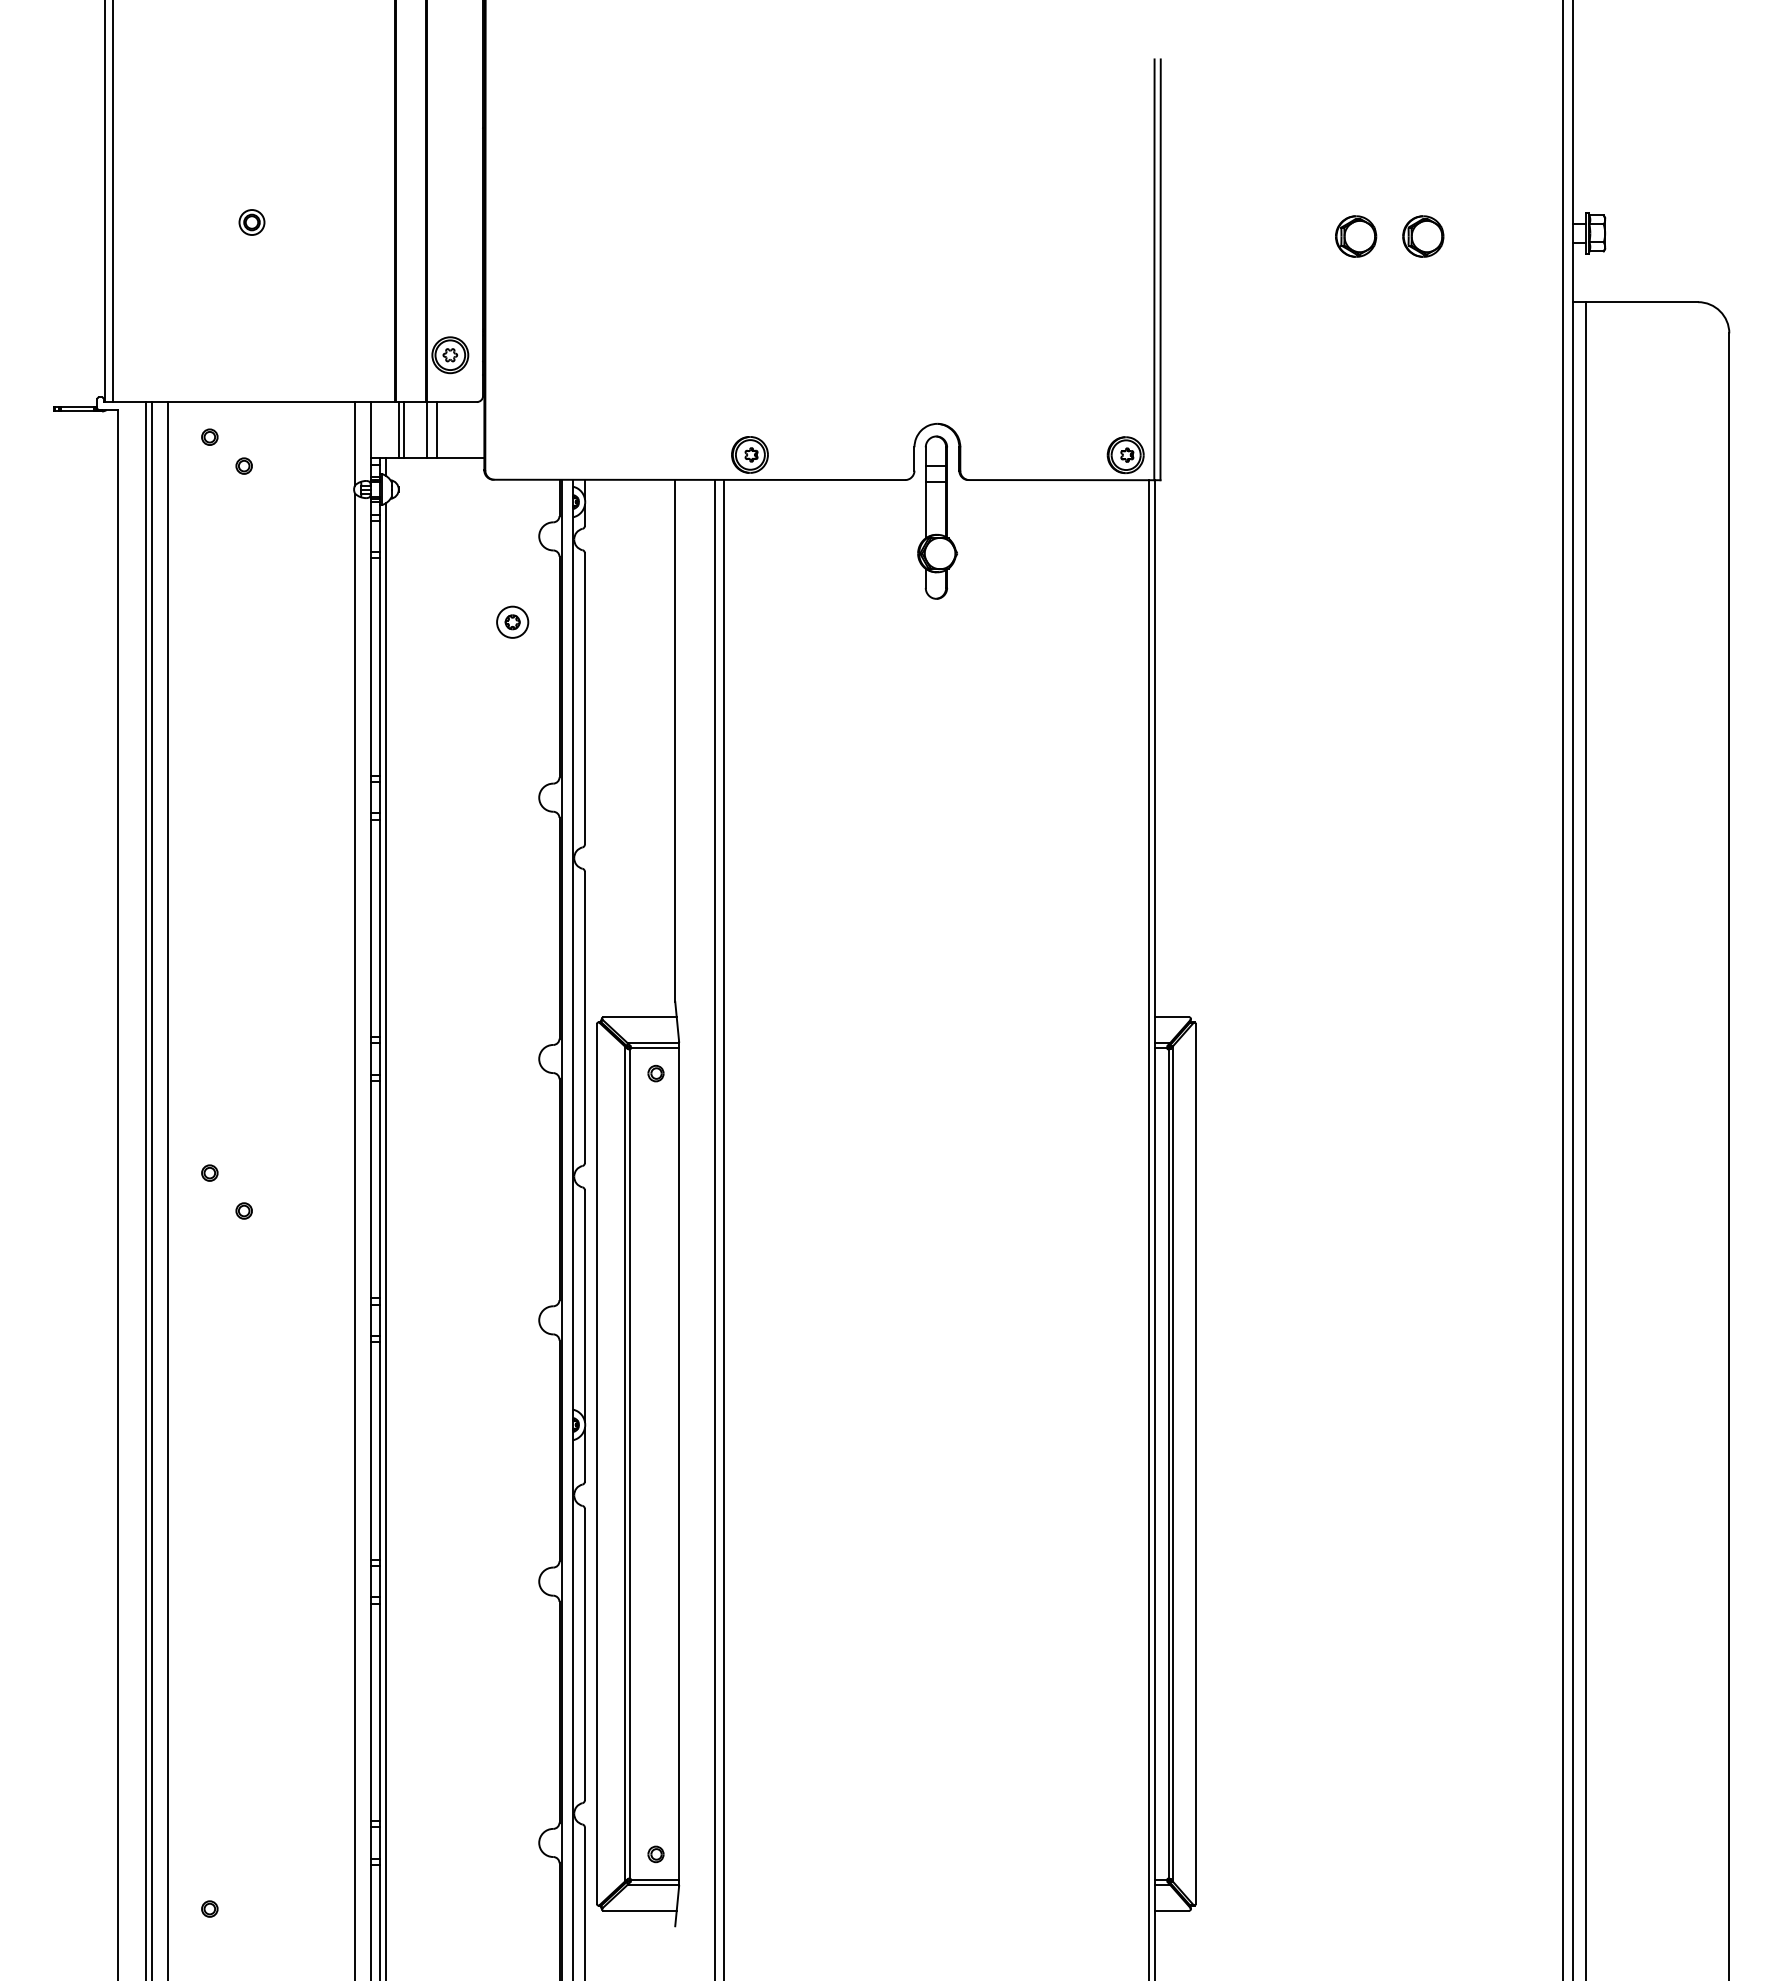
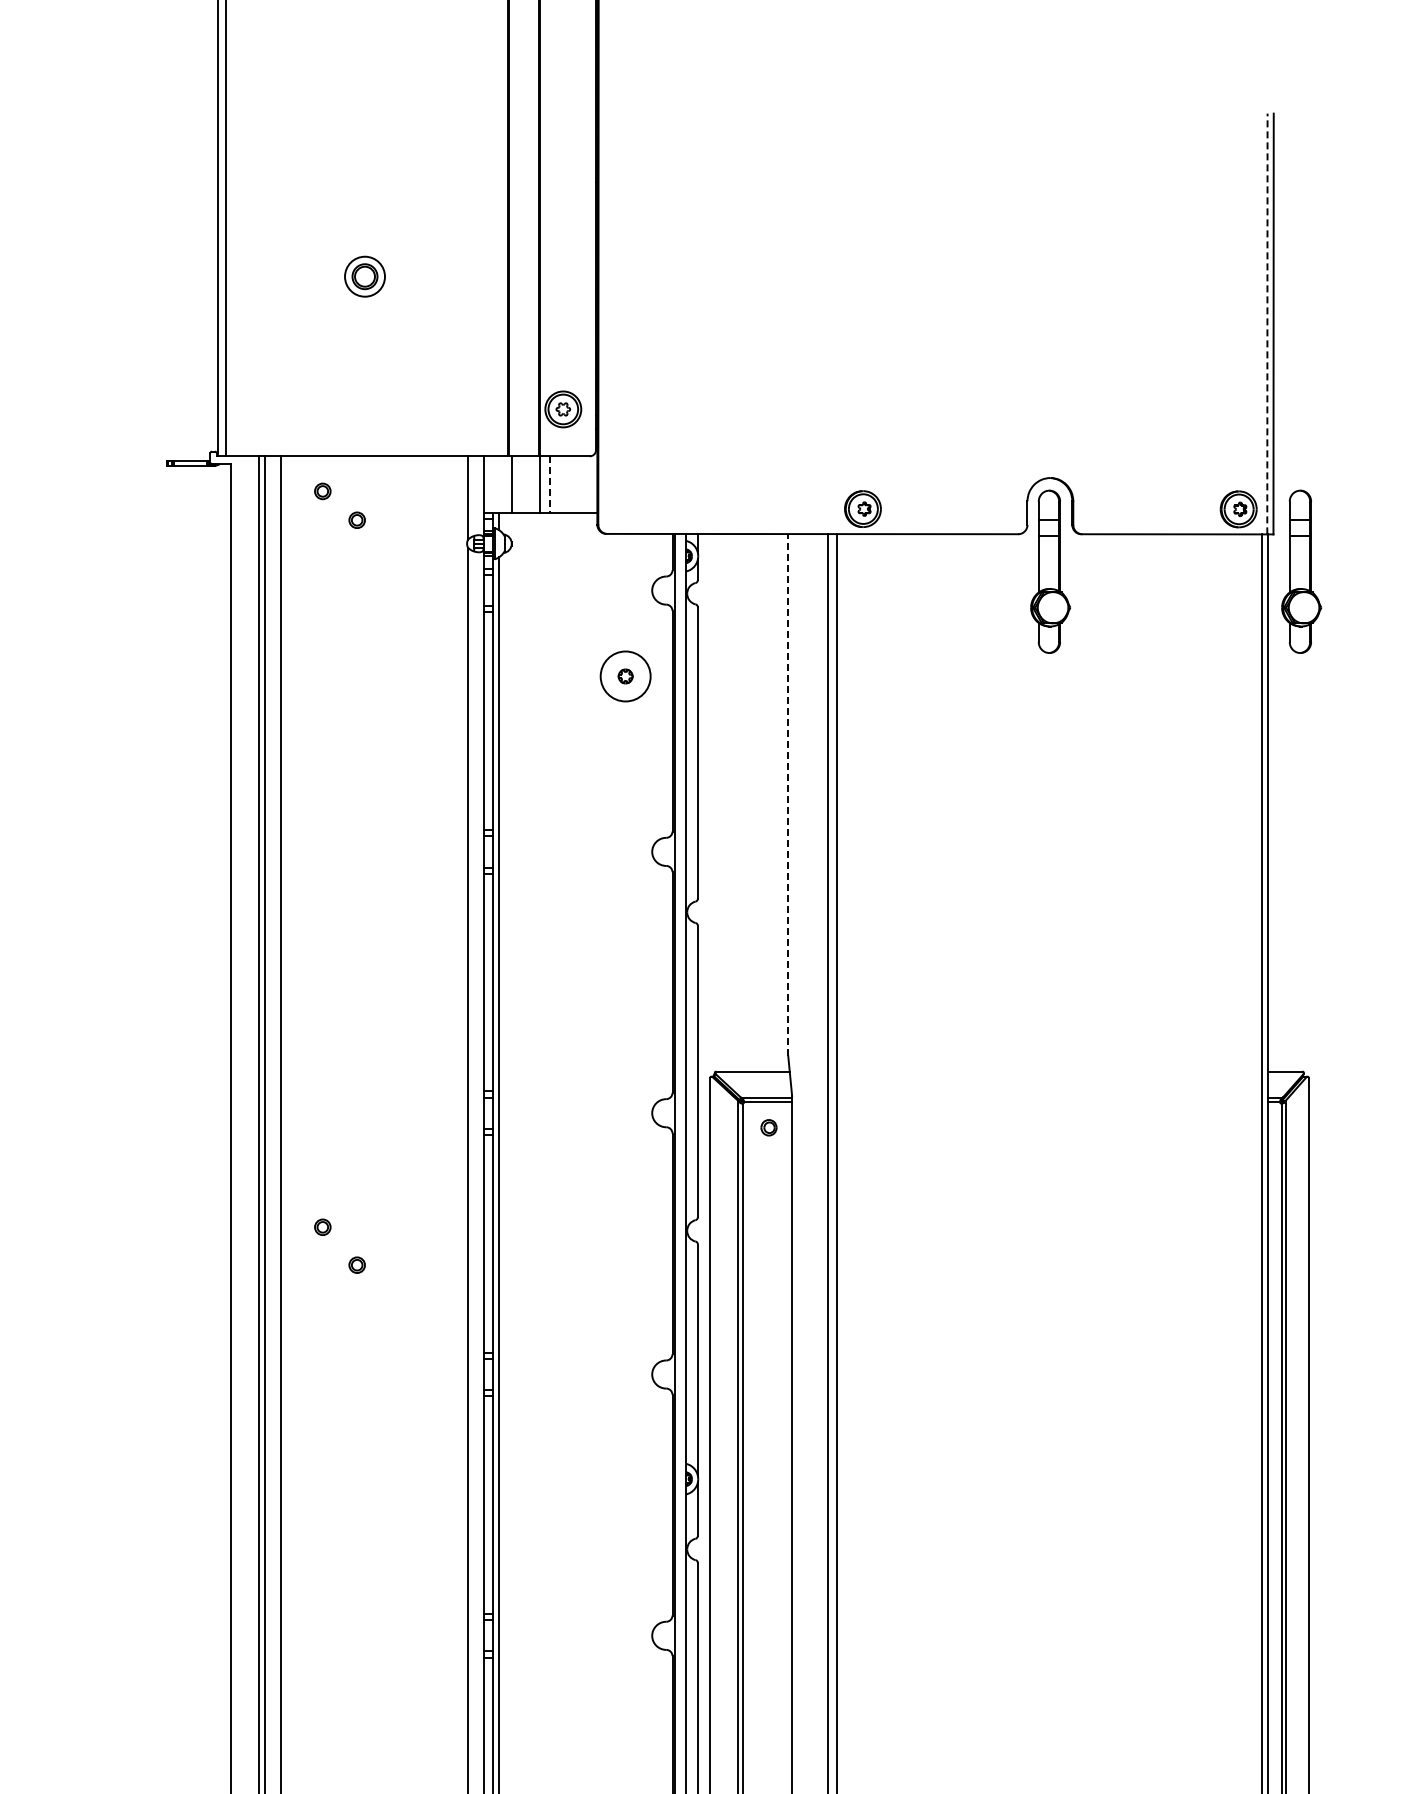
part: (251, 222) -> (364, 276), size x1.6
line: (1154, 269) -> (1267, 323), solid -> dashed
line: (404, 430) -> (517, 484), removed
line: (437, 430) -> (550, 484), solid -> dashed
part: (1188, 517) -> (1301, 571), added
circle: (512, 621) -> (625, 675), size x1.6
line: (675, 740) -> (788, 794), solid -> dashed

